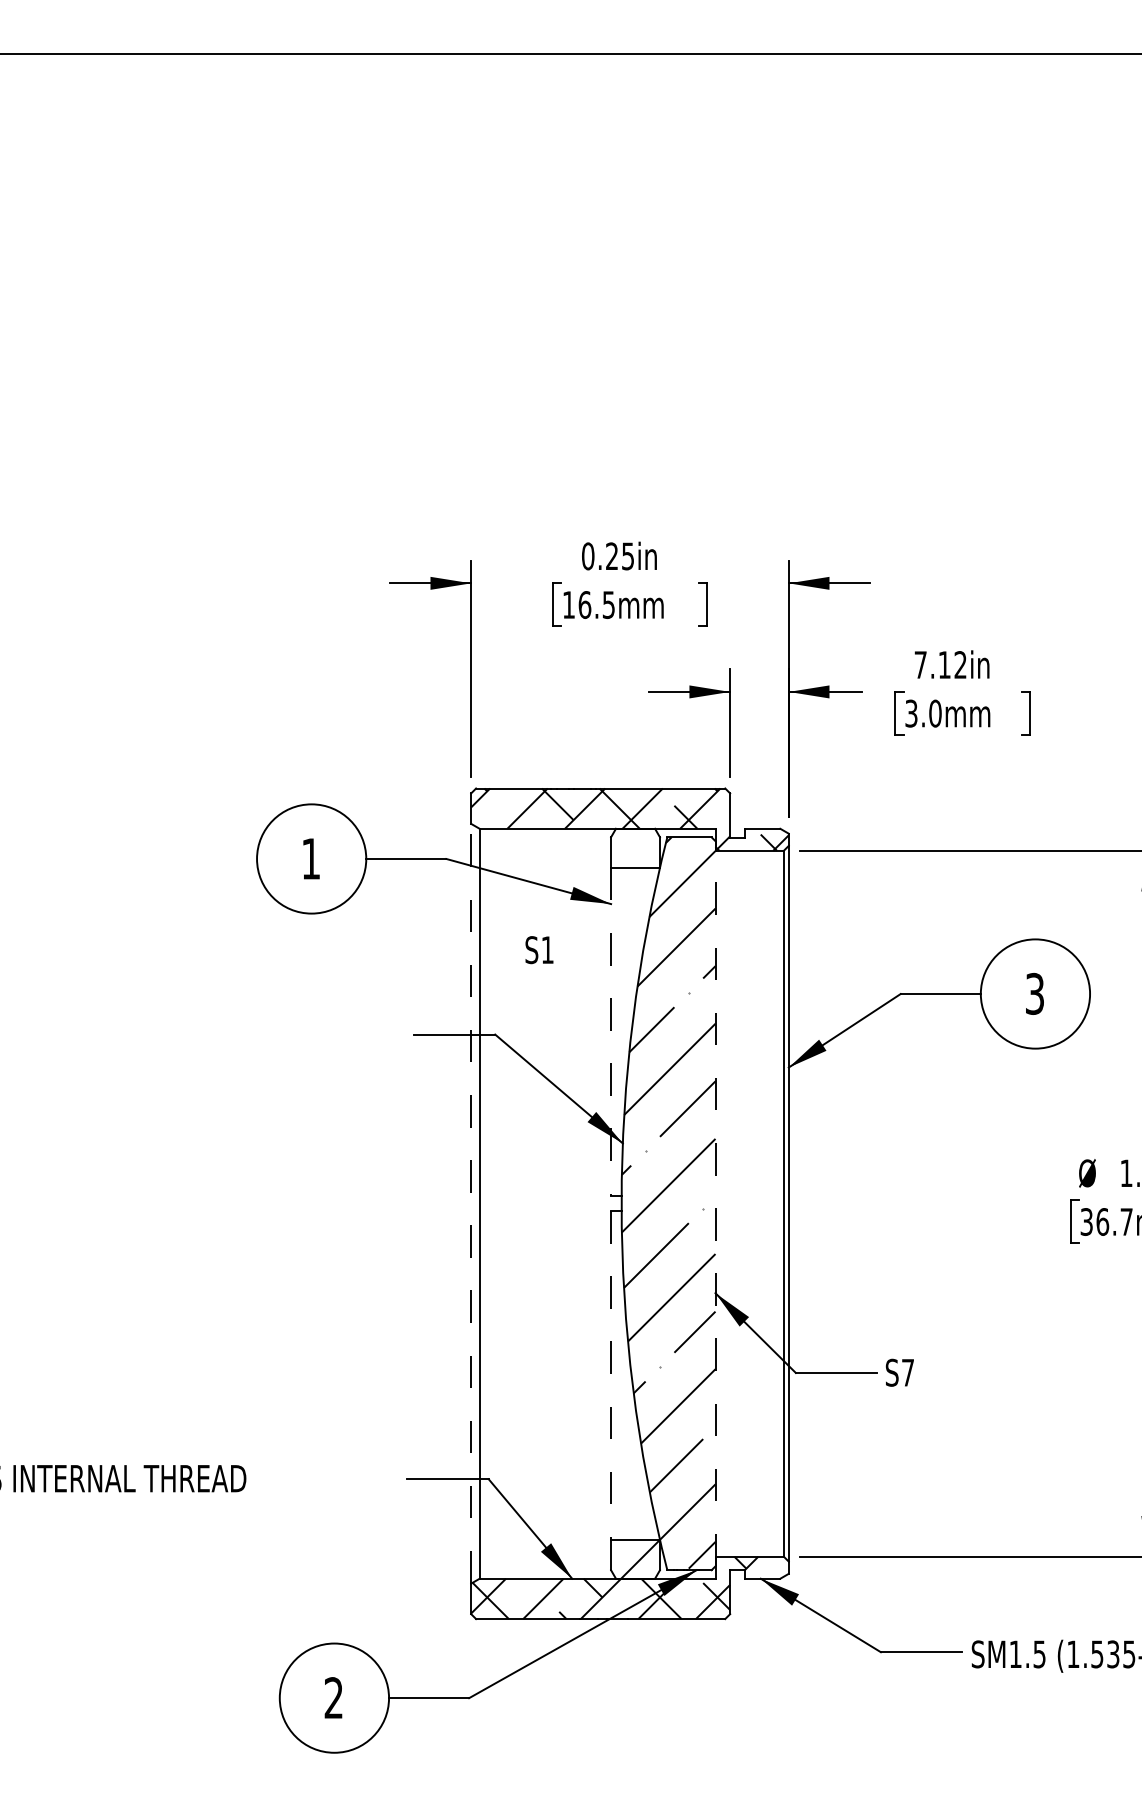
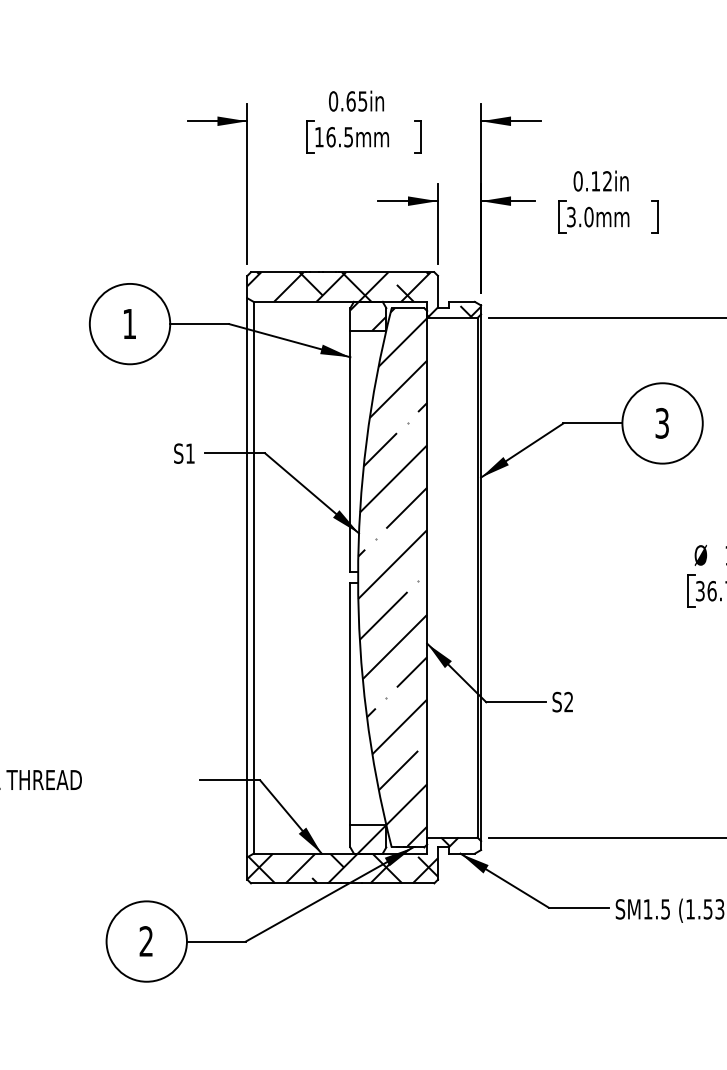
text: (612, 556) -> (351, 101), 0.25in -> 0.65in
text: (920, 664) -> (578, 180), 7.12in -> 0.12in
hatch: (635, 847) -> (368, 315), added
text: (539, 950) -> (184, 453), moved
line: (611, 1032) -> (350, 451), dashed -> solid
line: (471, 1203) -> (247, 577), dashed -> solid
line: (715, 1203) -> (427, 577), dashed -> solid
text: (907, 1372) -> (568, 701), S7 -> S2
line: (611, 1375) -> (350, 704), dashed -> solid

